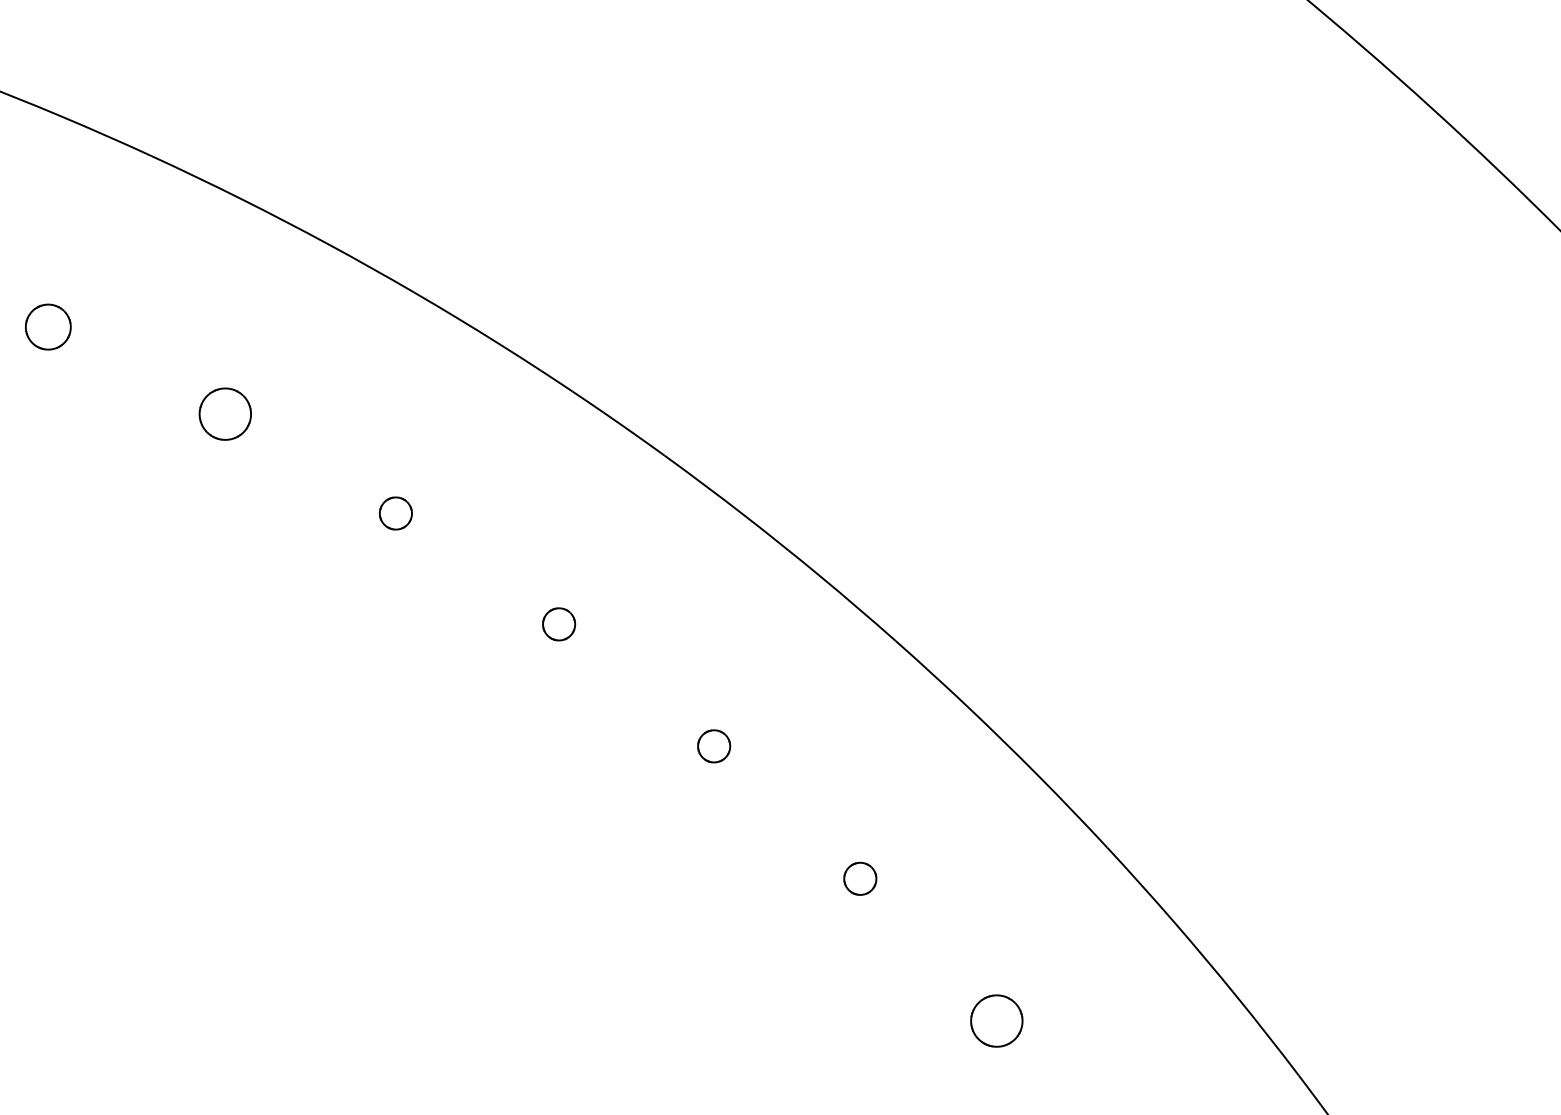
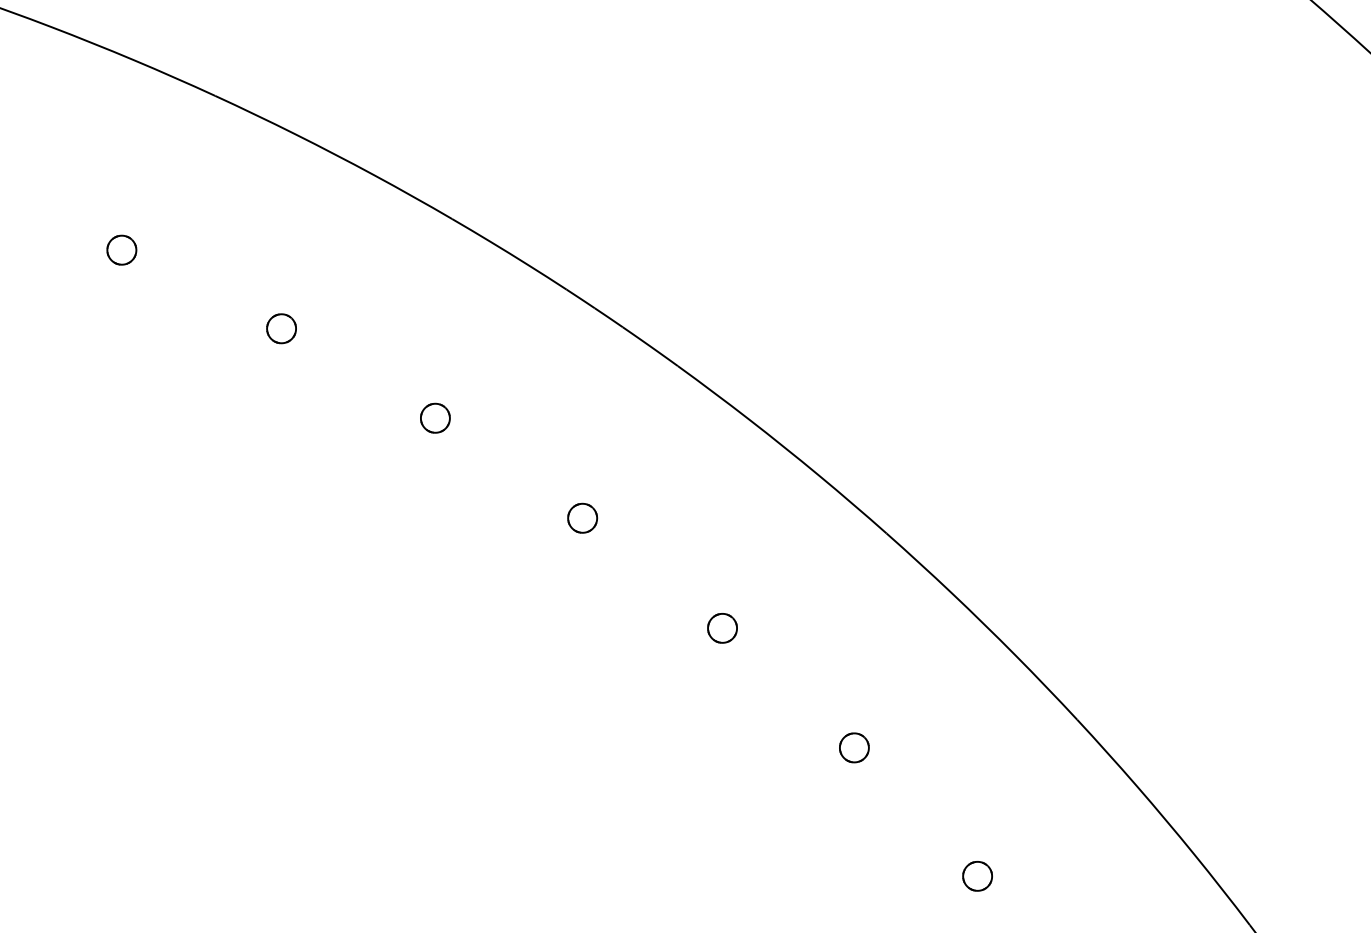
part: (48, 327) -> (121, 250), size x0.71
part: (225, 414) -> (281, 328), size x0.62
part: (996, 1021) -> (977, 876), size x0.62

